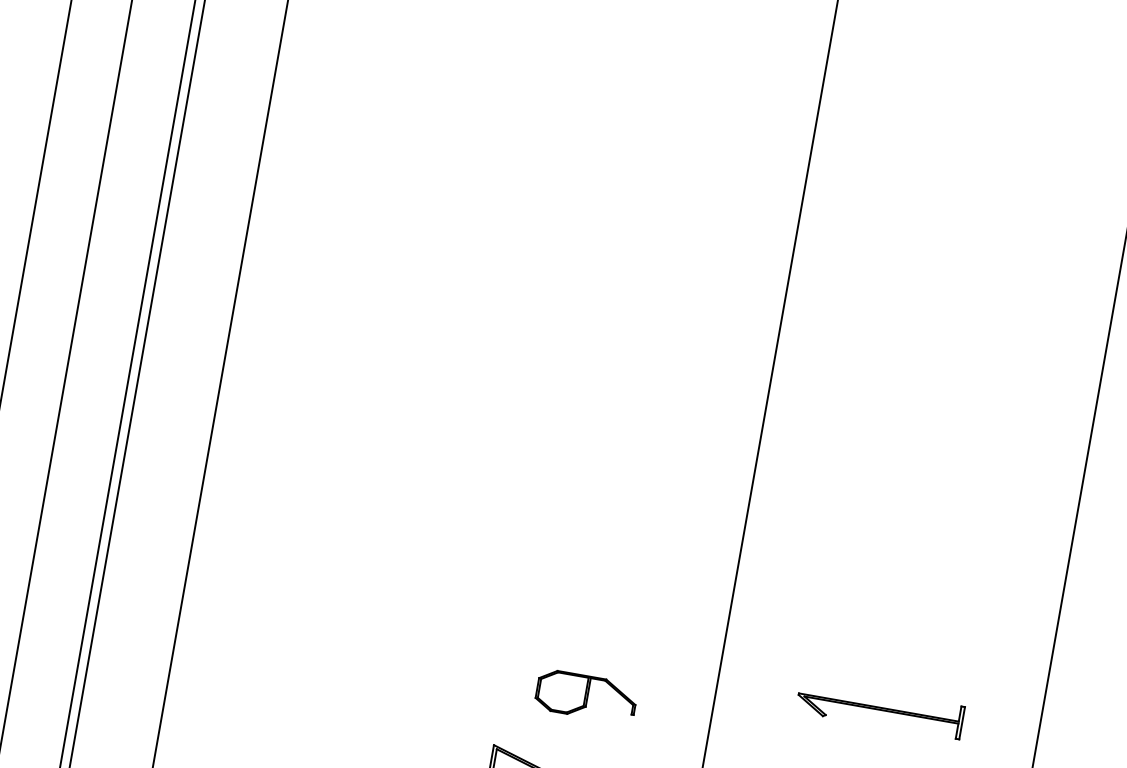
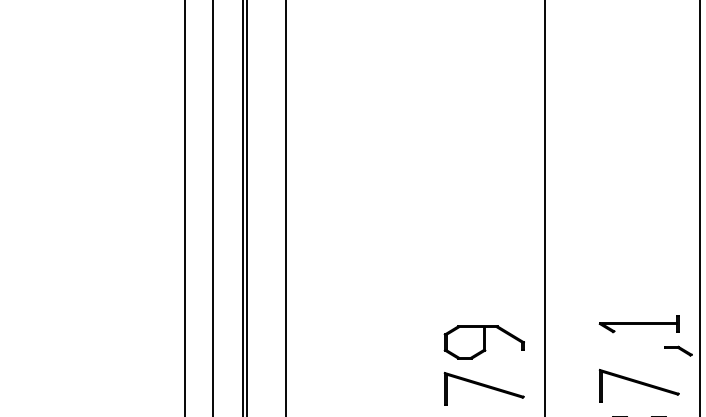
part: (584, 696) -> (483, 342), size x1.67
part: (878, 709) -> (638, 324), moved

